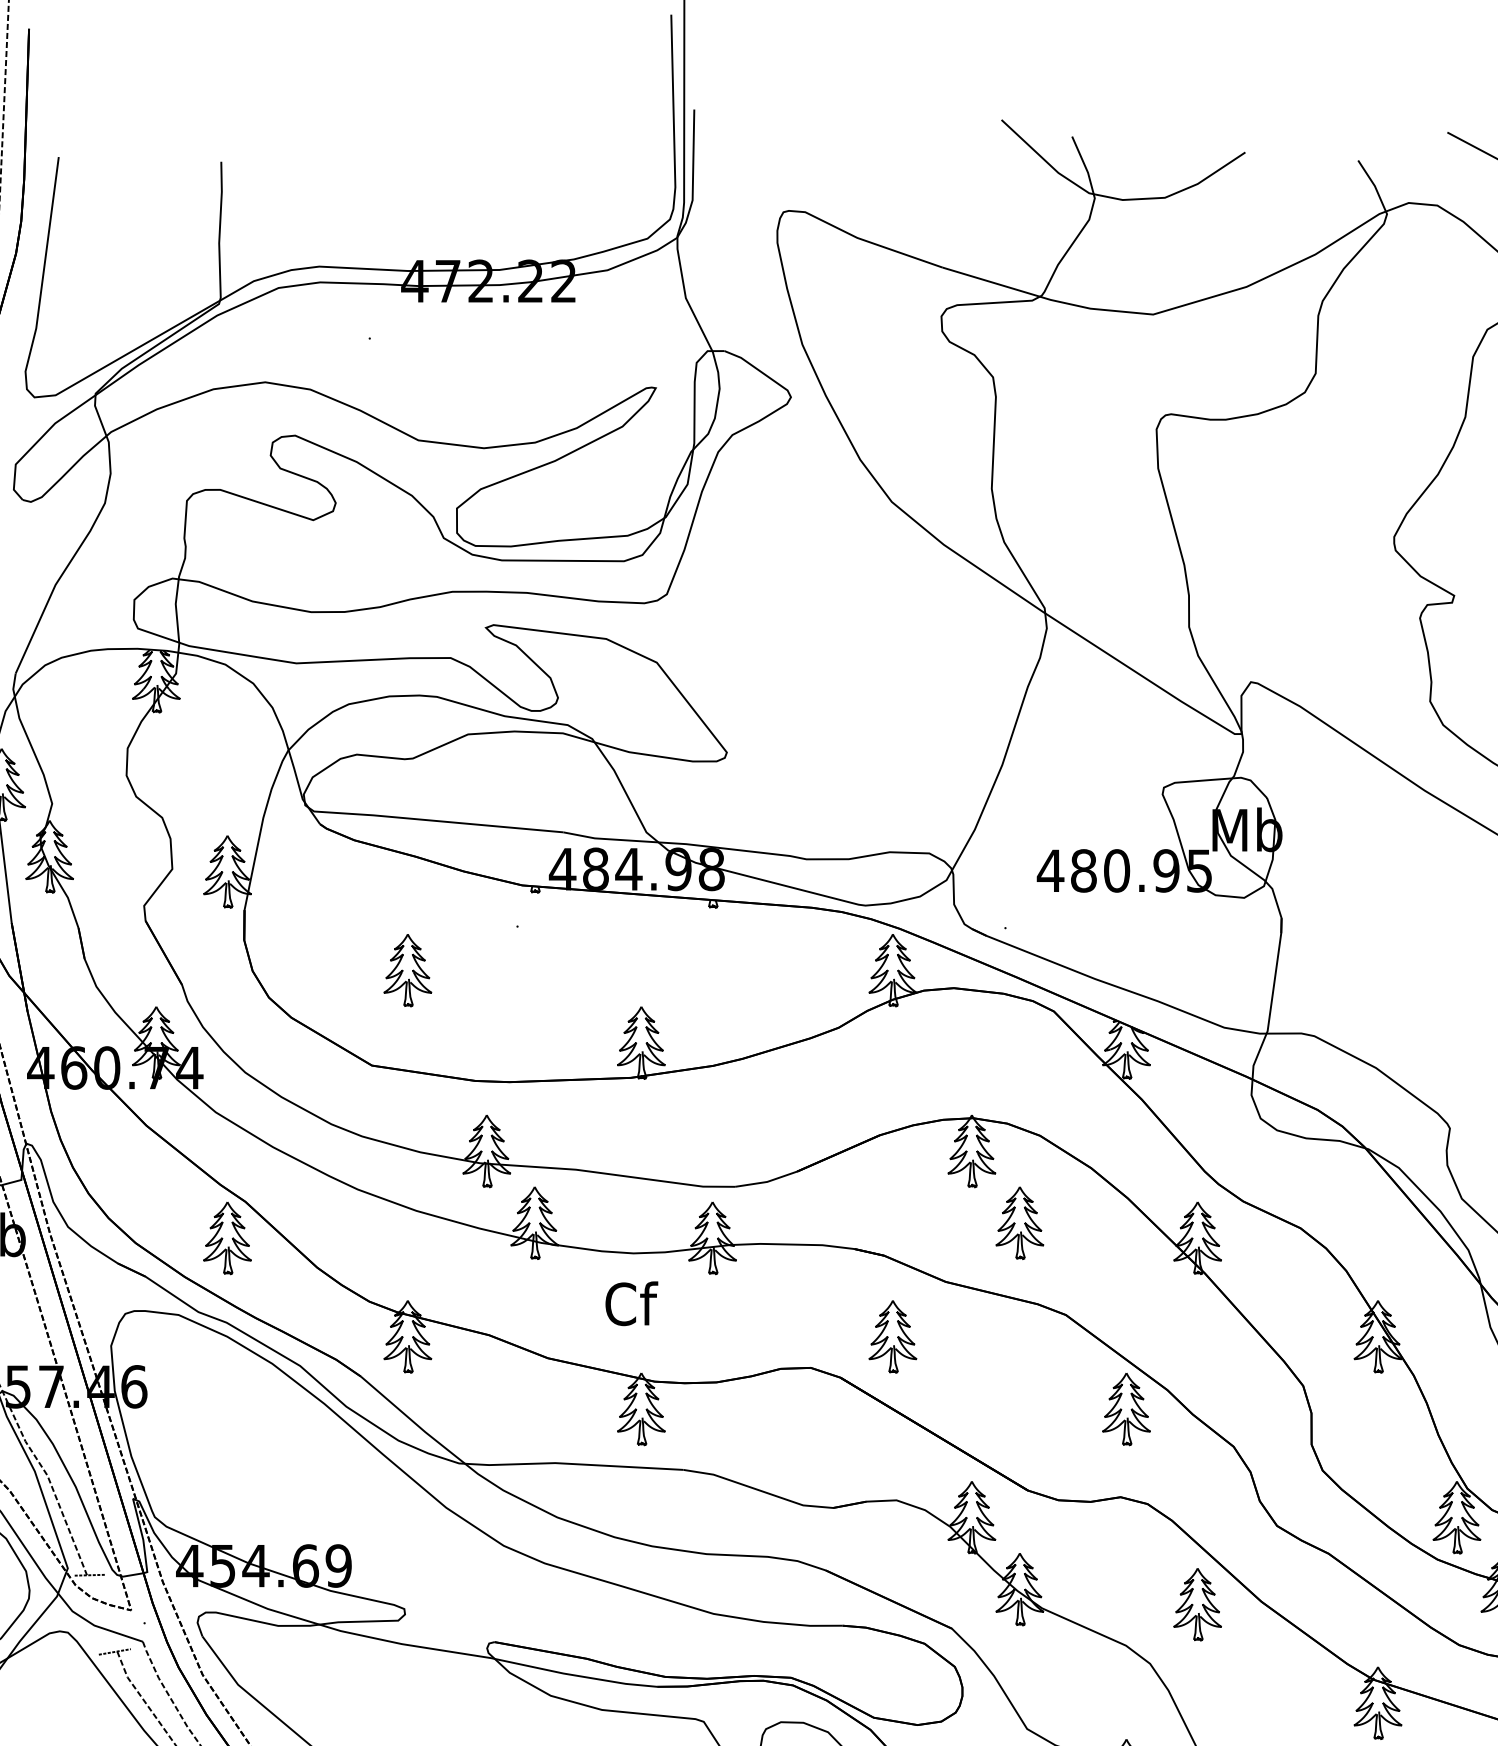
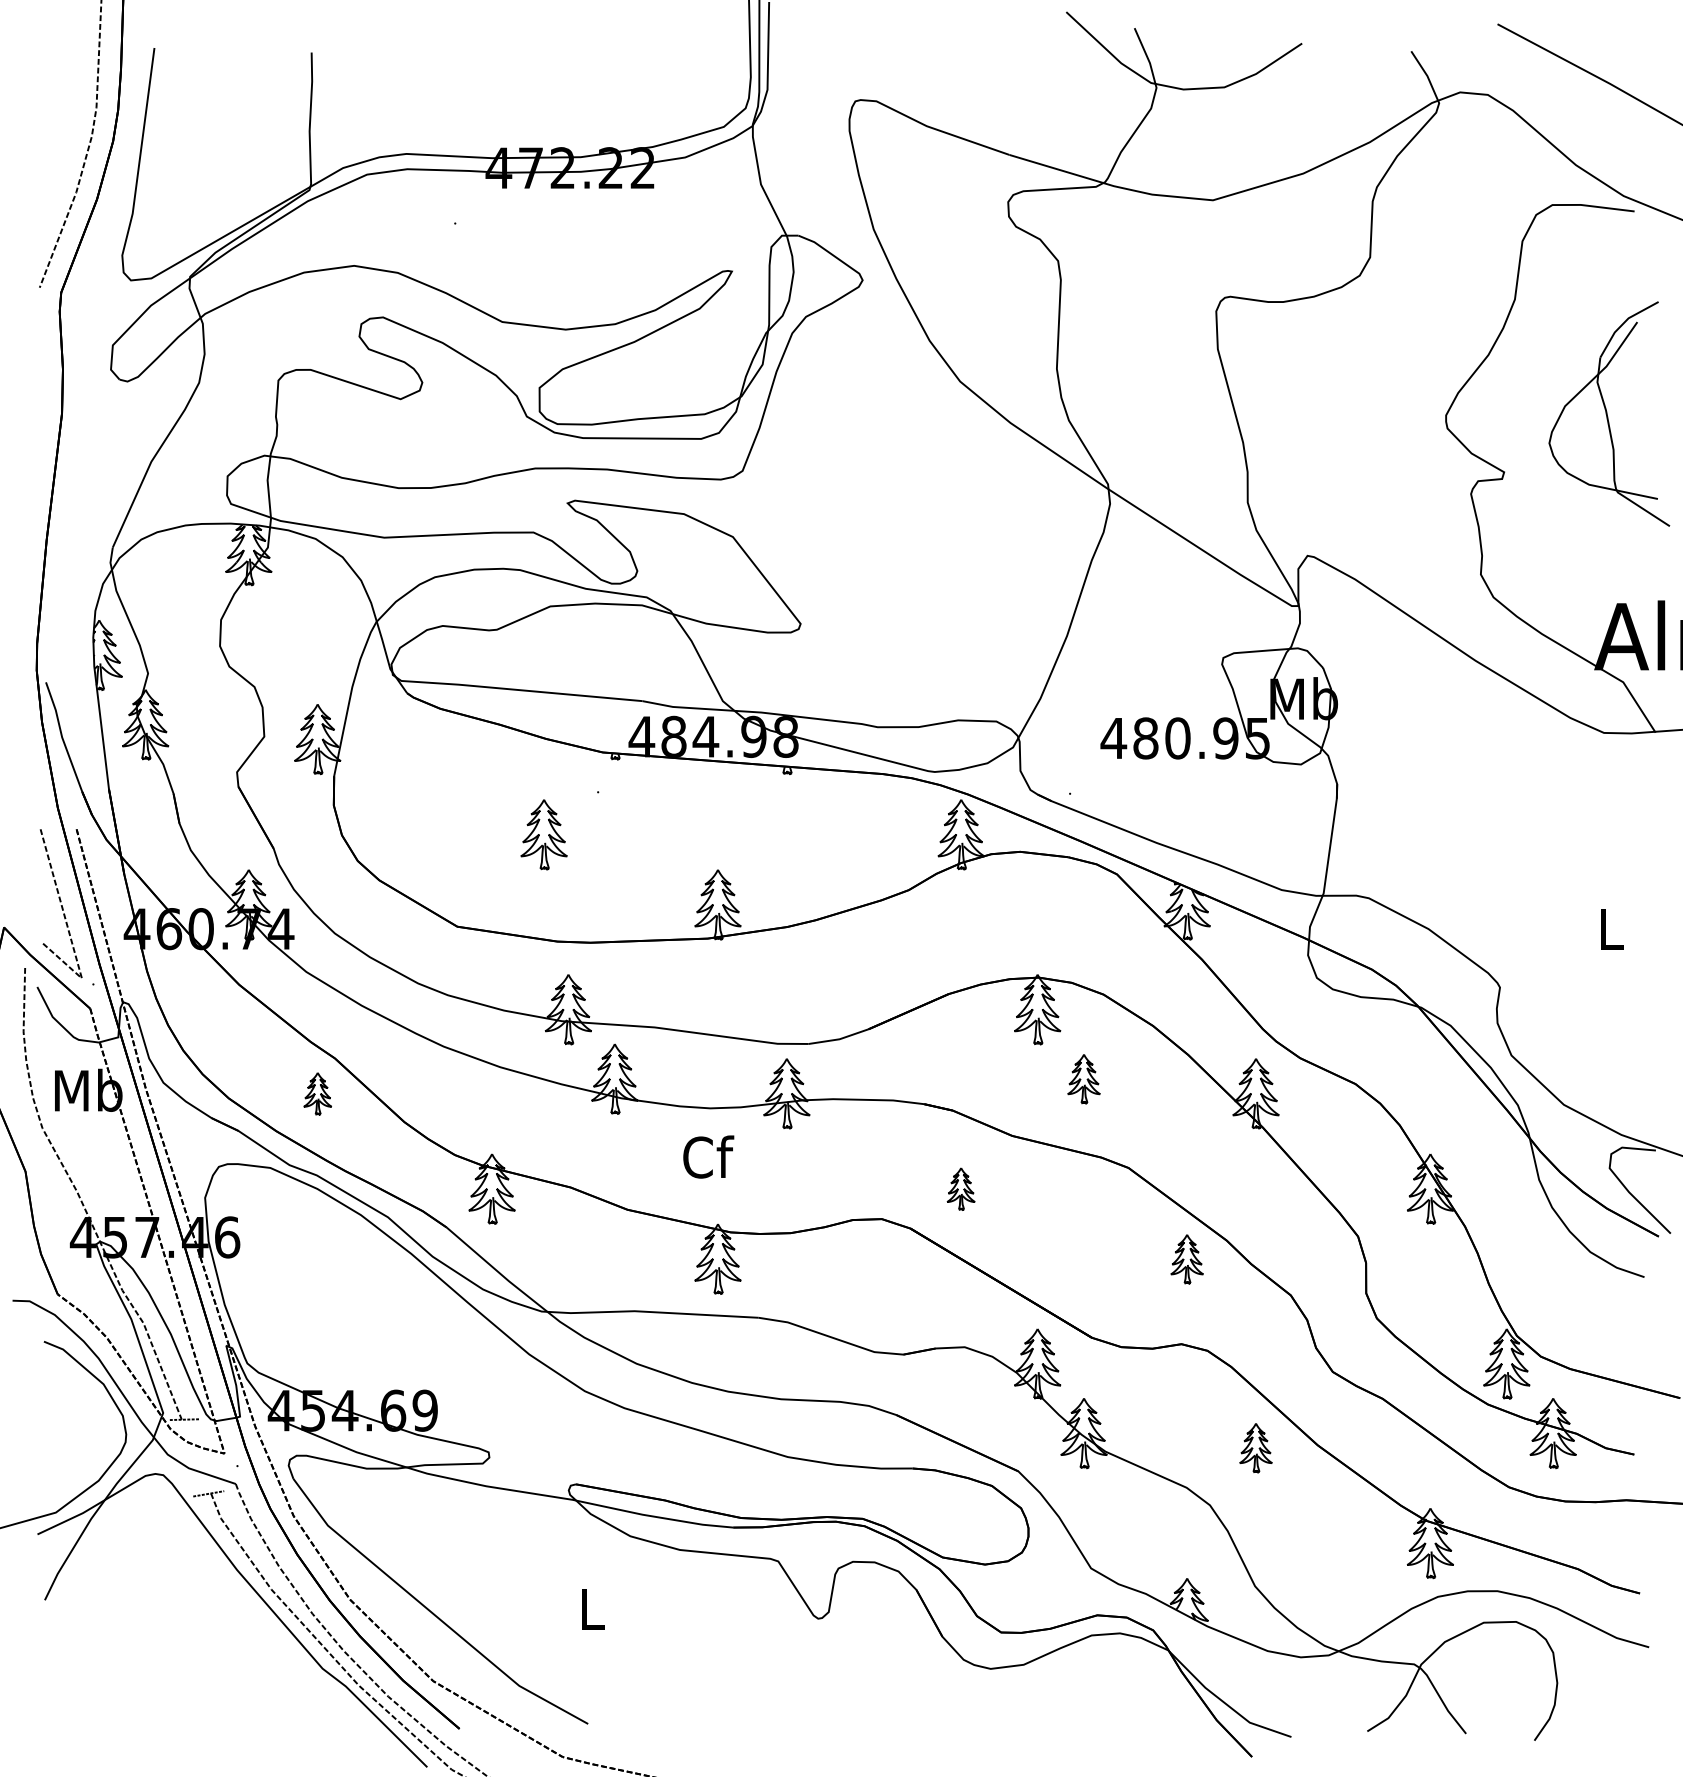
part: (407, 970) -> (543, 834), moved
part: (1019, 1222) -> (1083, 1078), size x0.7
part: (227, 1238) -> (317, 1093), size x0.6
part: (892, 1336) -> (960, 1188), size x0.6
part: (1125, 1409) -> (1186, 1259), size x0.7
part: (1197, 1604) -> (1255, 1447), size x0.7

